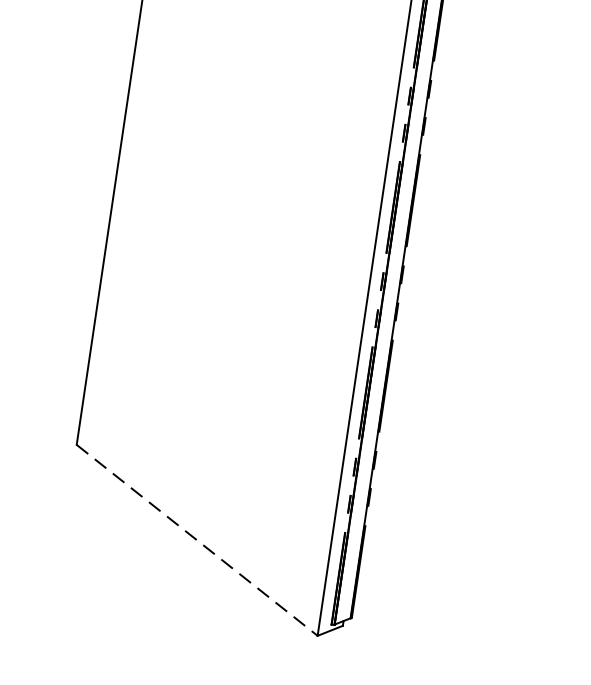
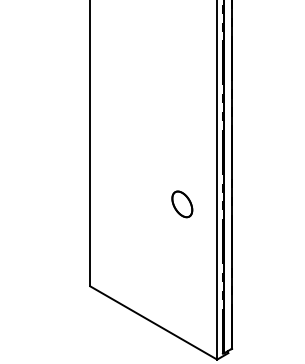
part: (293, 303) -> (182, 204), added
line: (198, 541) -> (154, 323), dashed -> solid

